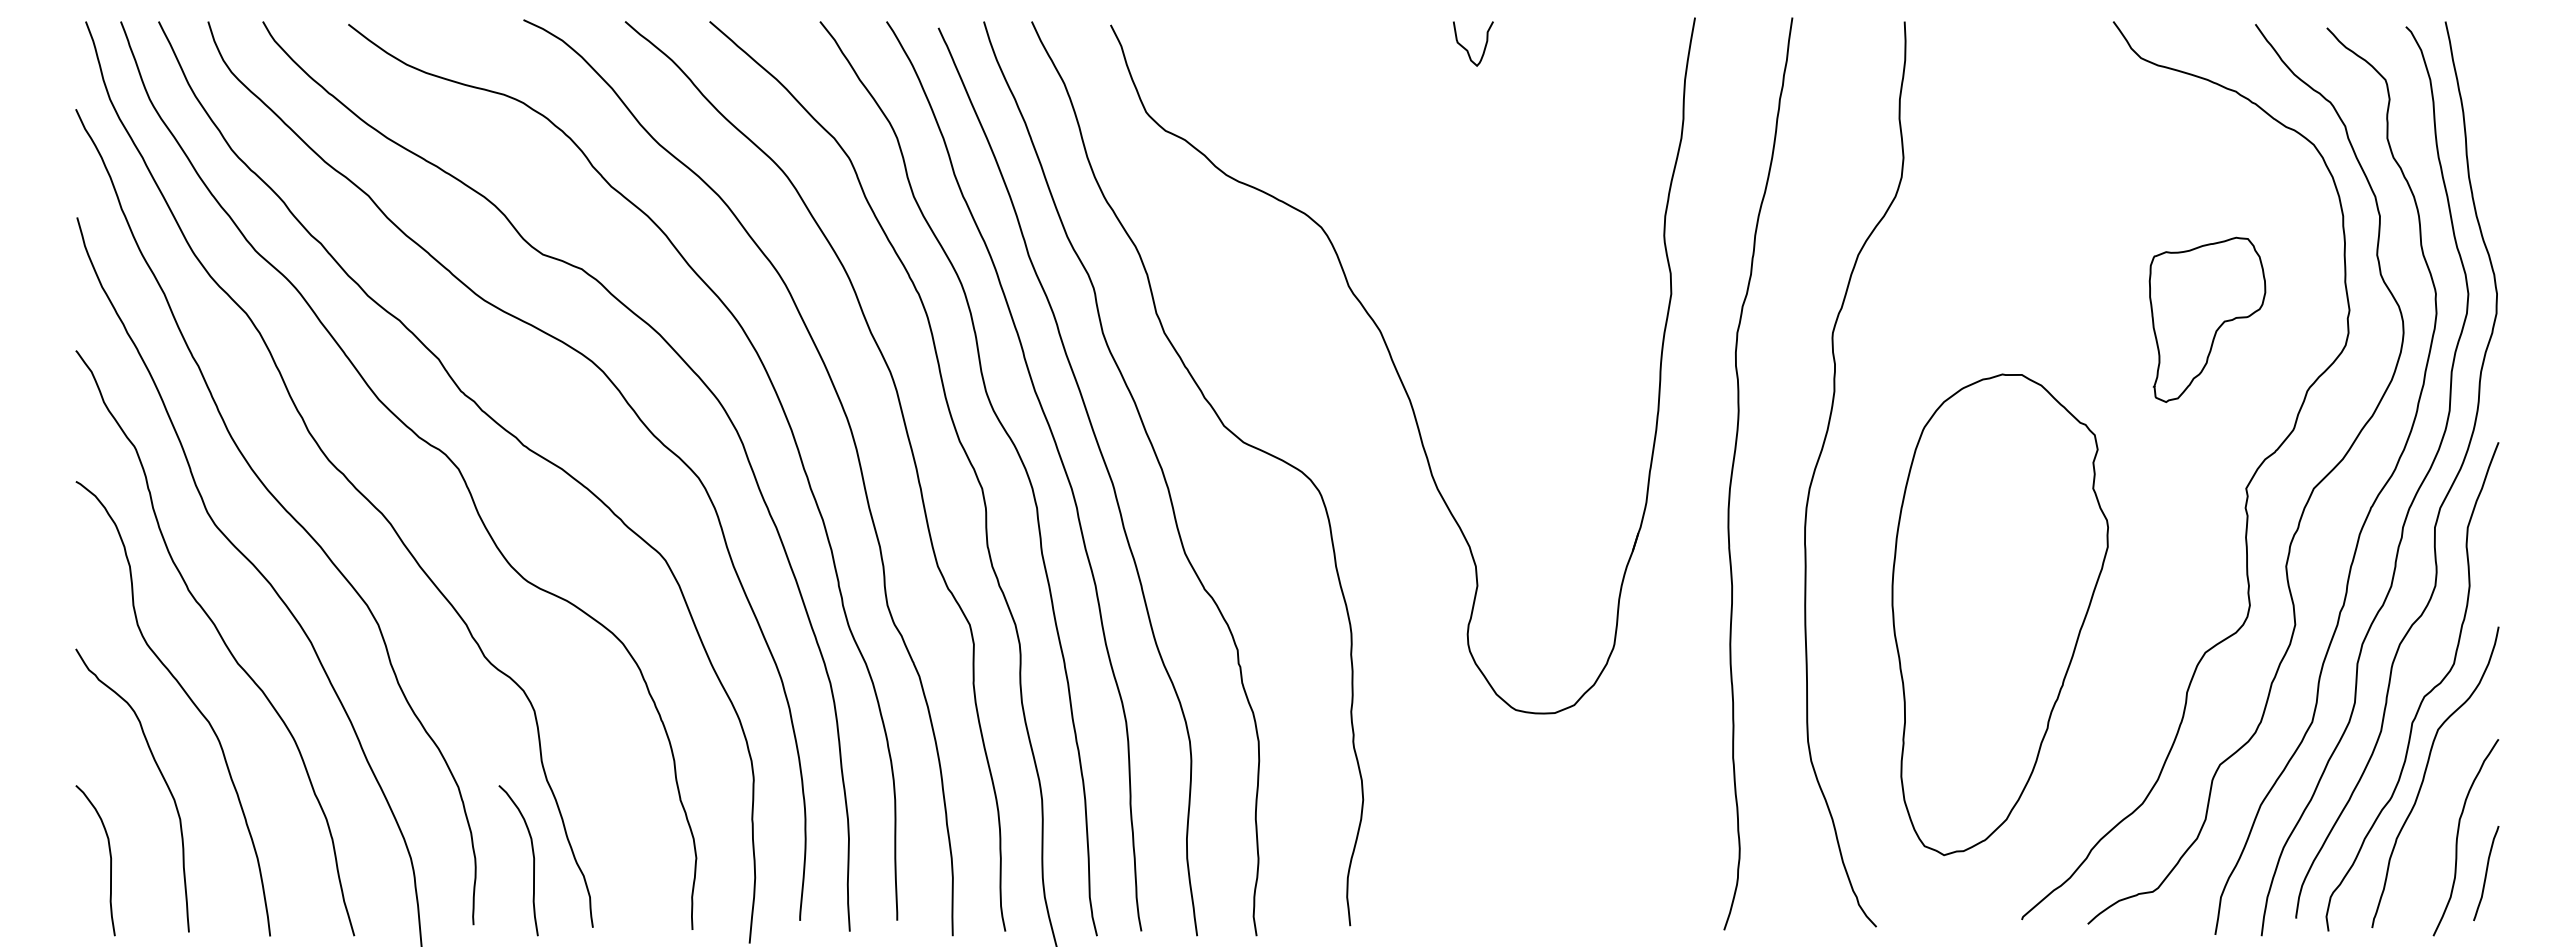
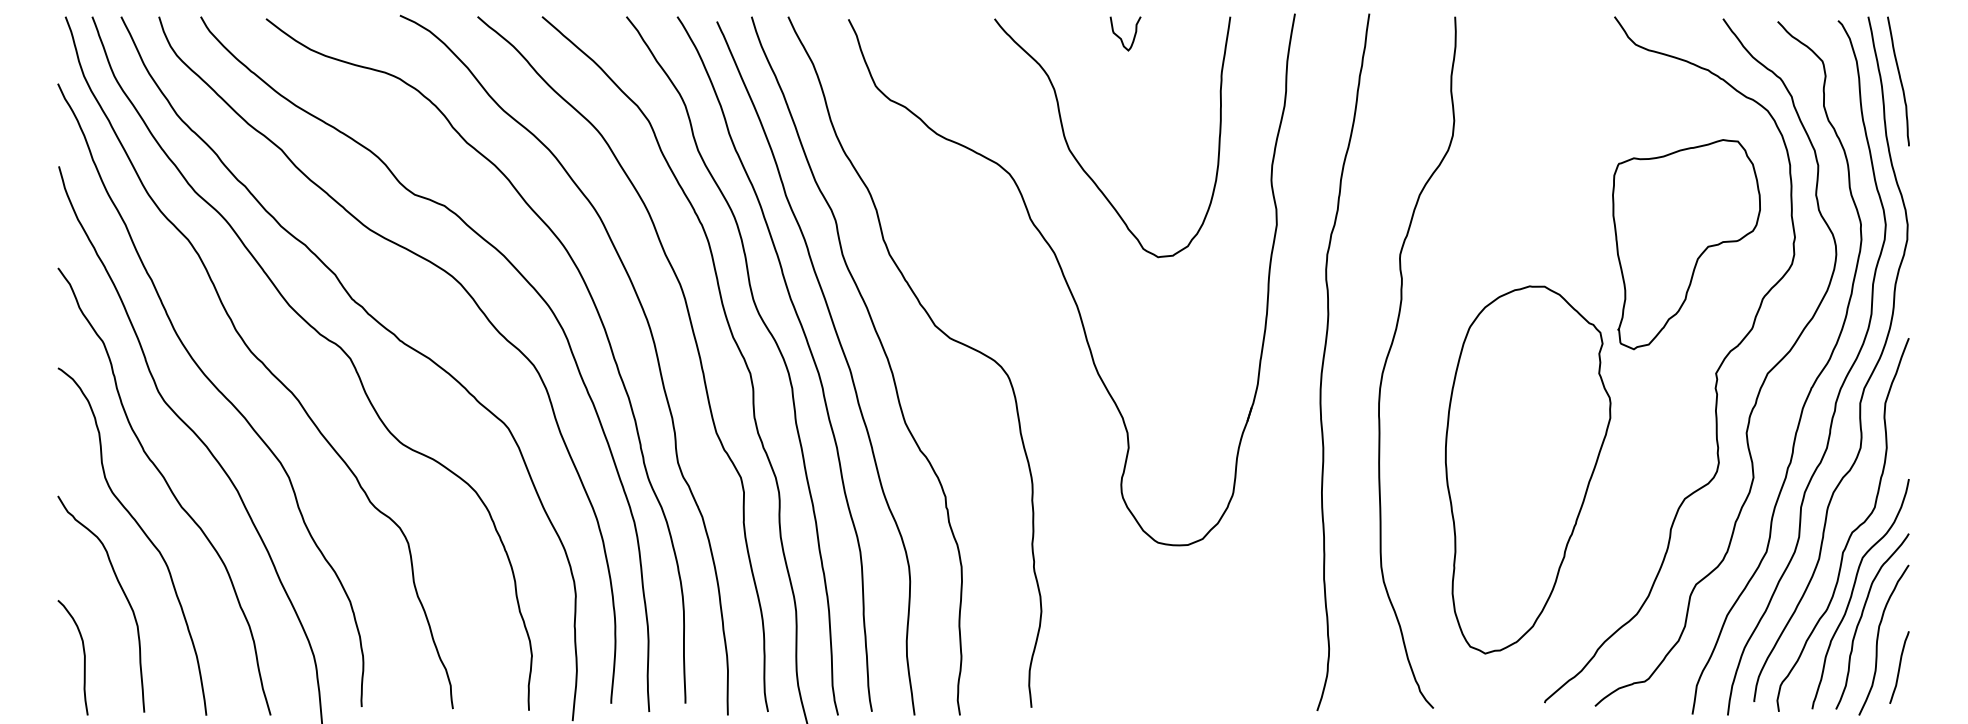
curve: (2487, 106) -> (1900, 81), added
curve: (1413, 213) -> (1079, 163), added
part: (2207, 319) -> (1686, 244), size x1.67
curve: (2437, 807) -> (1862, 617), added
curve: (532, 855) -> (406, 653), removed

